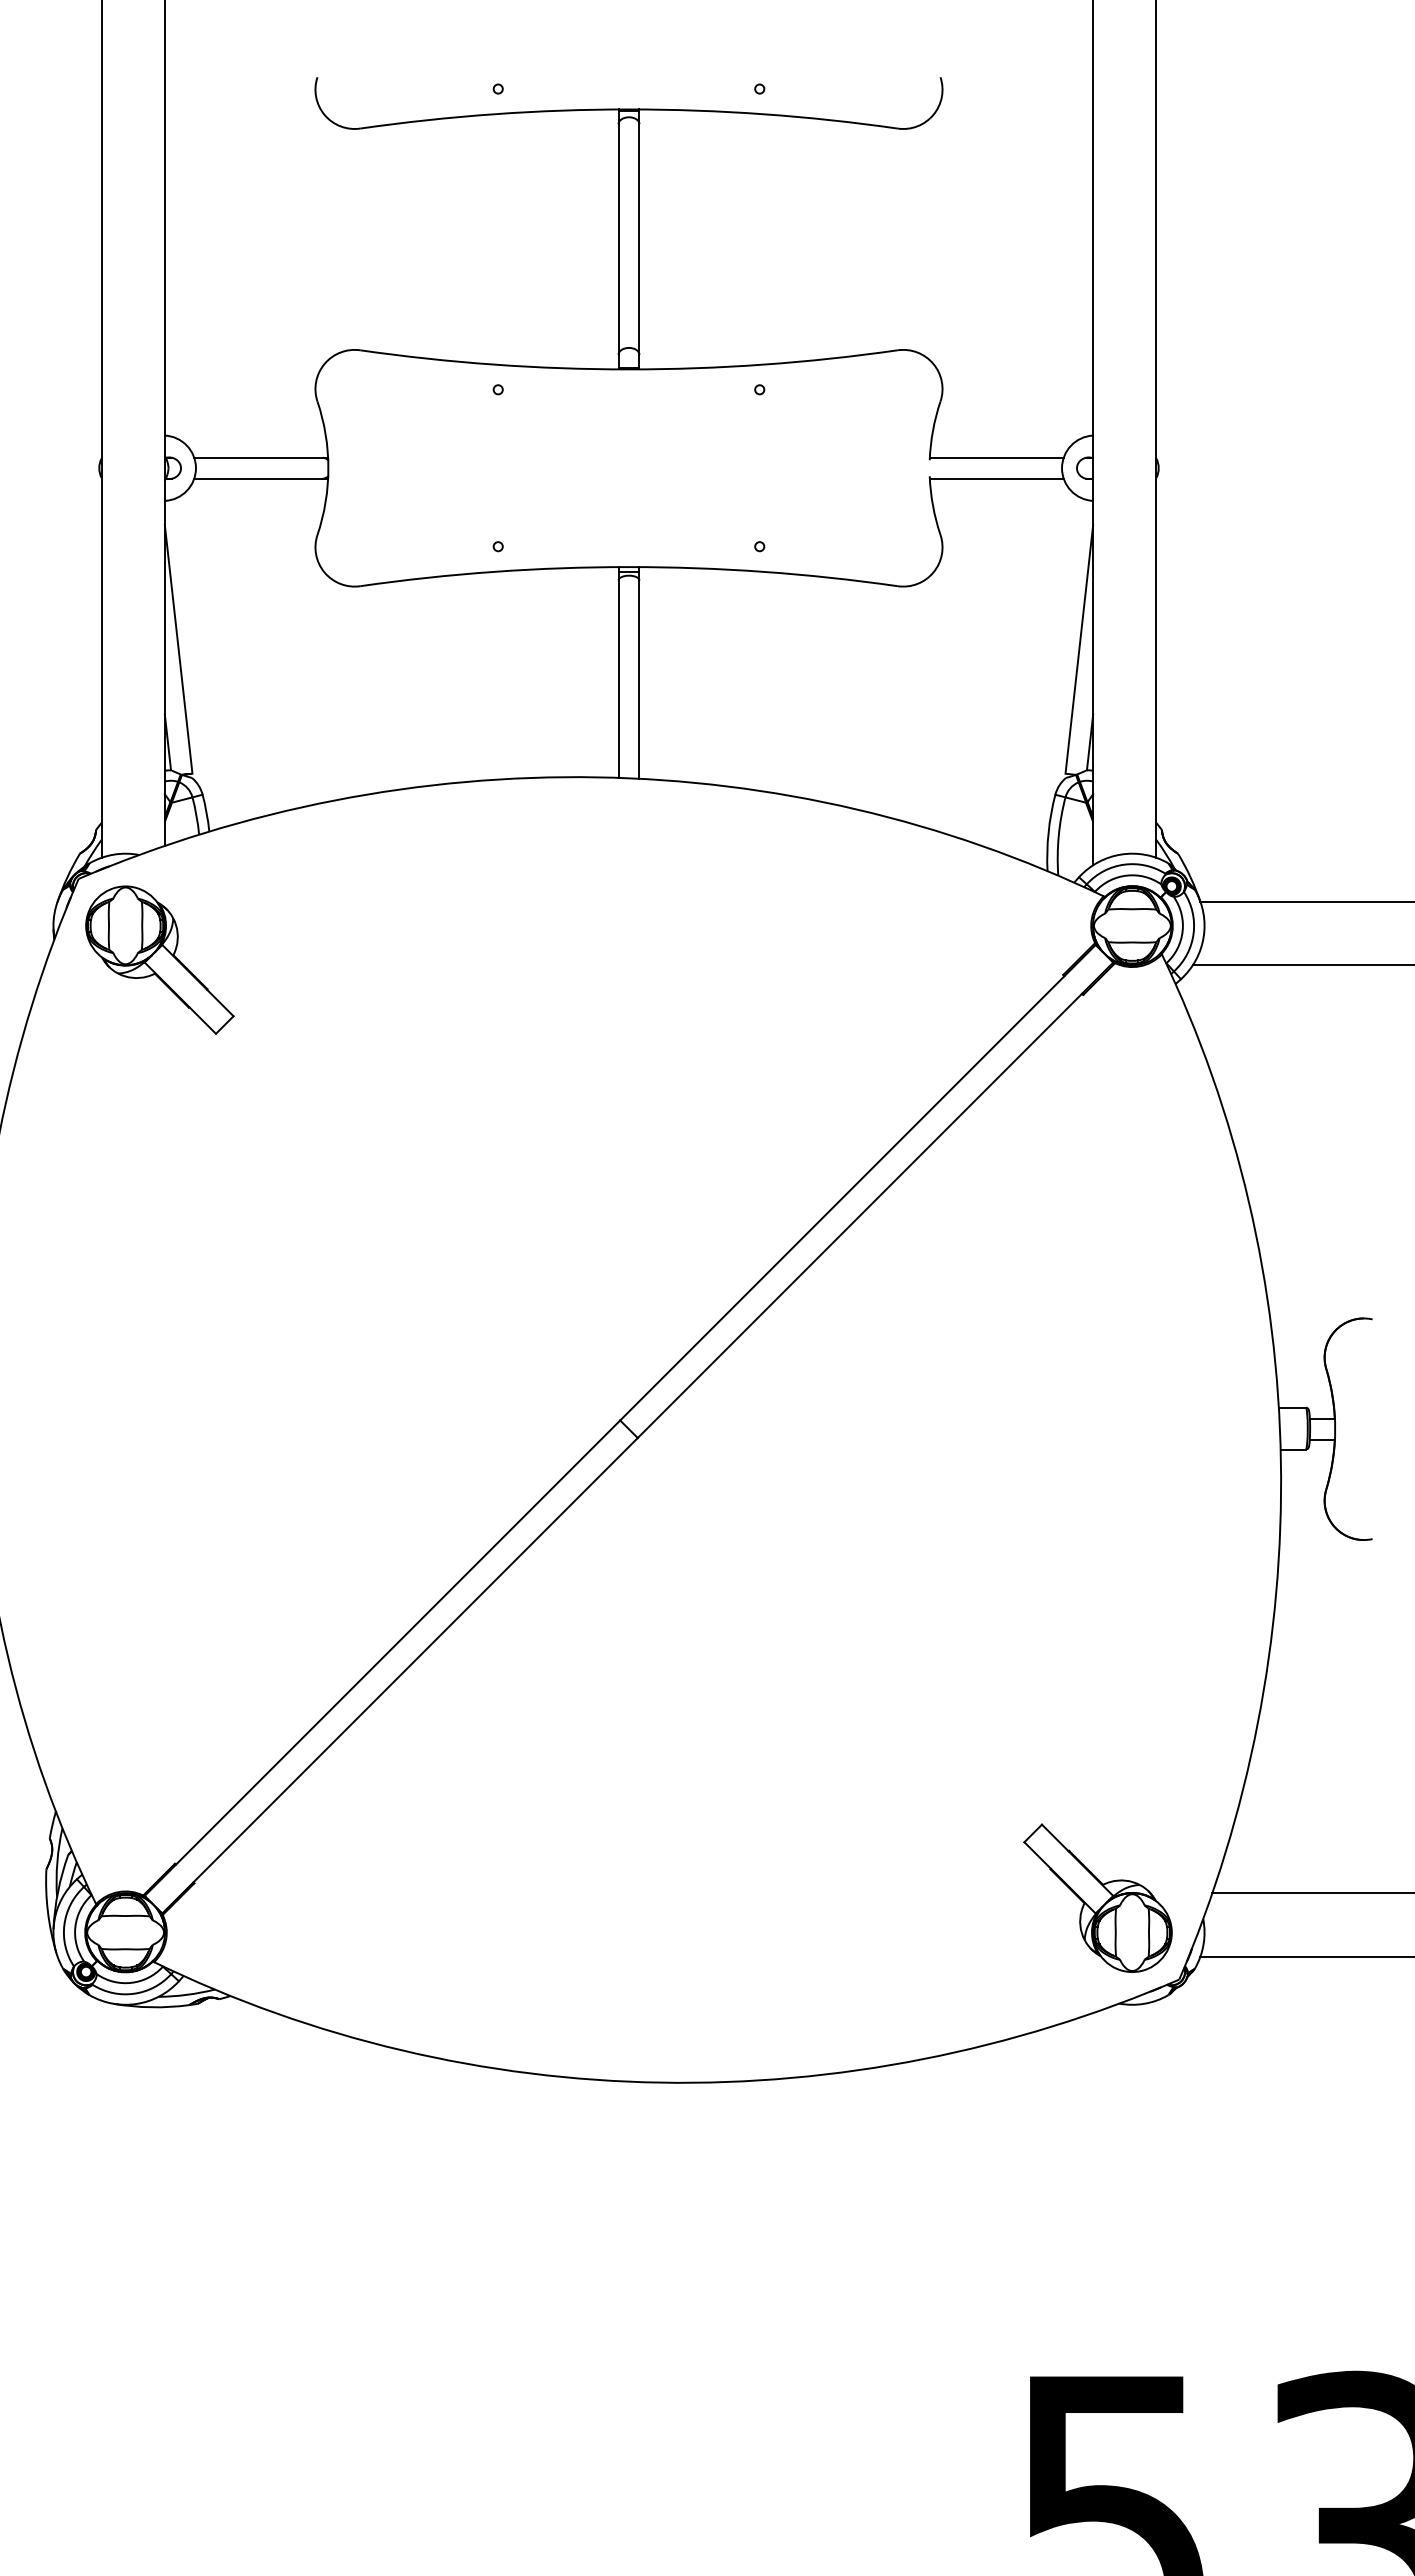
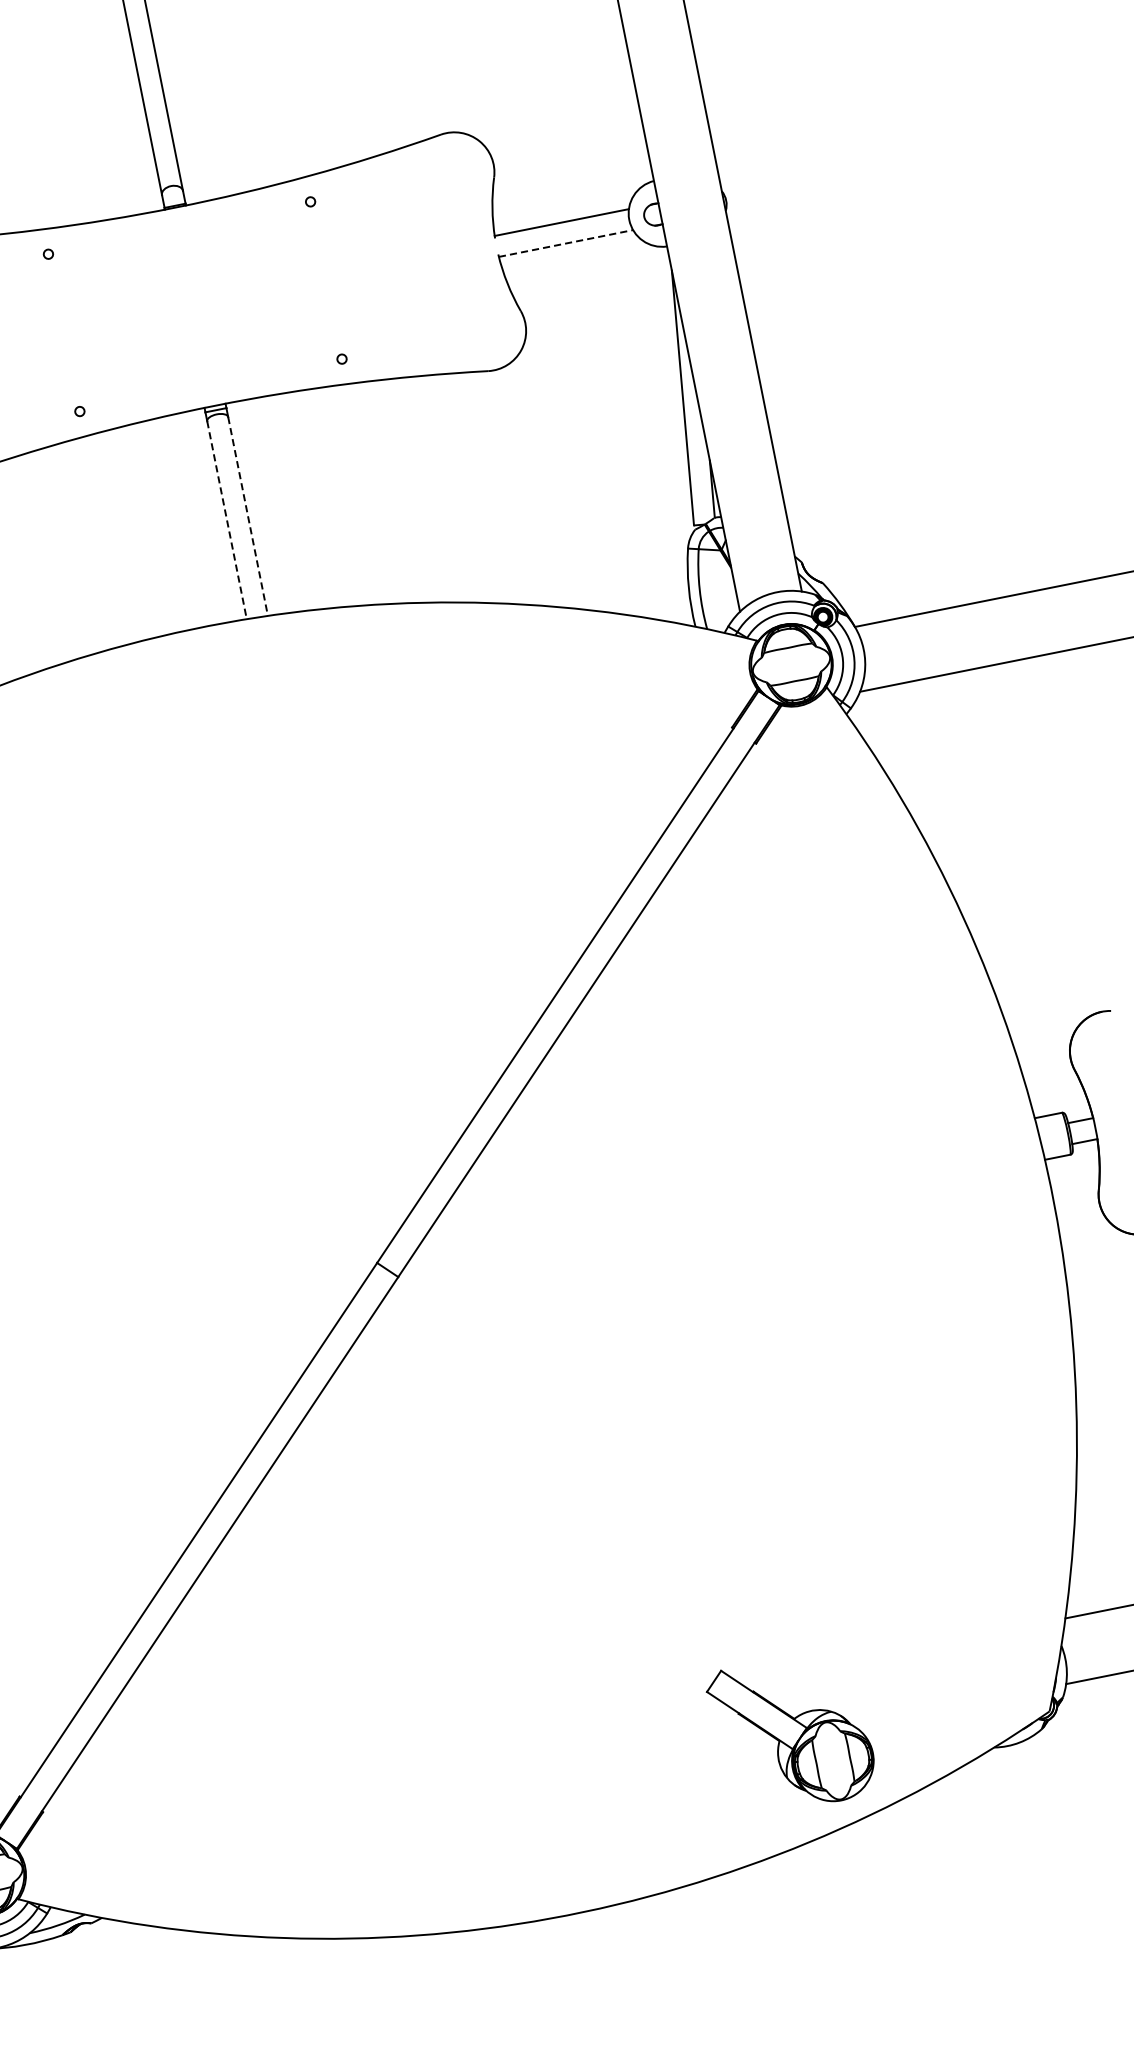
line: (996, 478) -> (565, 243), solid -> dashed
line: (618, 679) -> (227, 520), solid -> dashed
line: (639, 680) -> (248, 517), solid -> dashed
part: (1097, 1897) -> (791, 1732), moved

